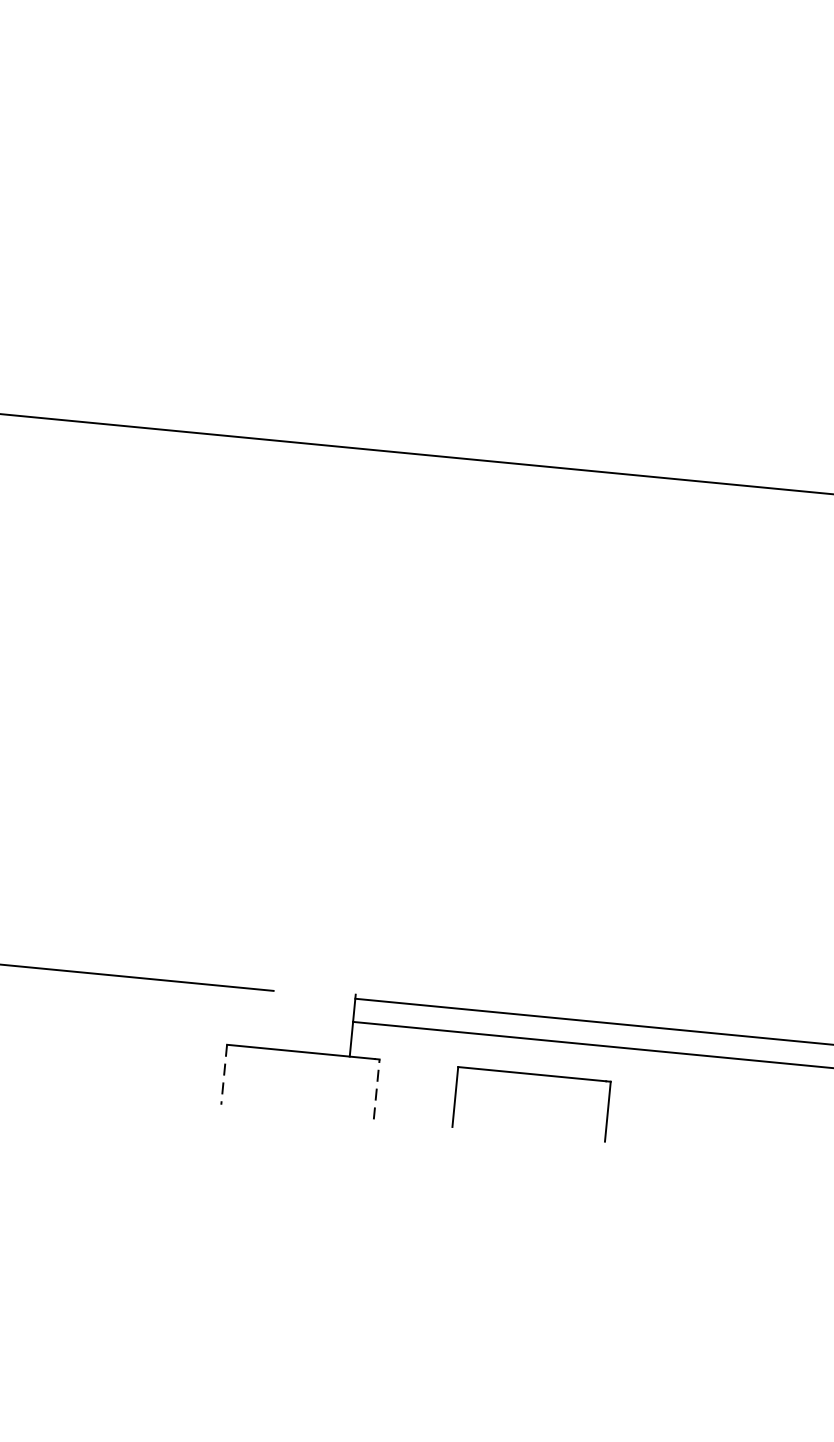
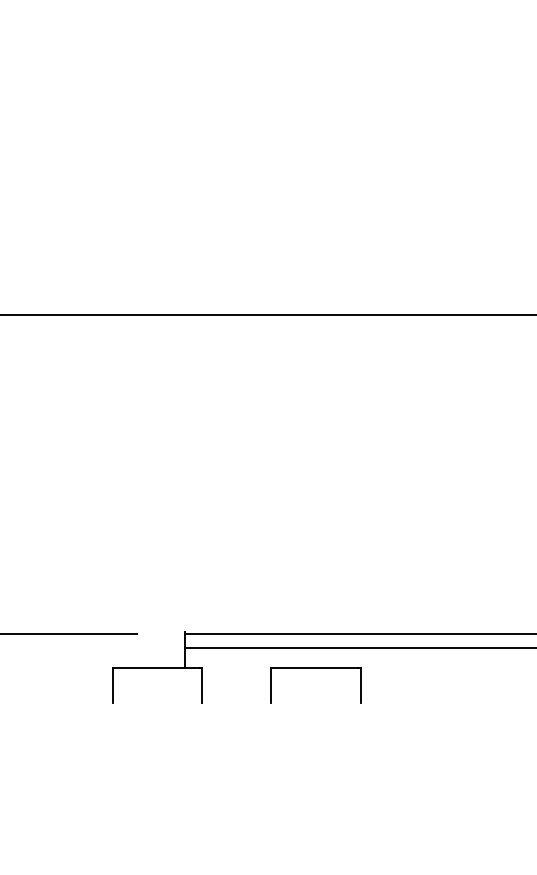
line: (224, 1074) -> (113, 685), dashed -> solid
part: (533, 1075) -> (315, 668), moved
line: (376, 1089) -> (202, 685), dashed -> solid

